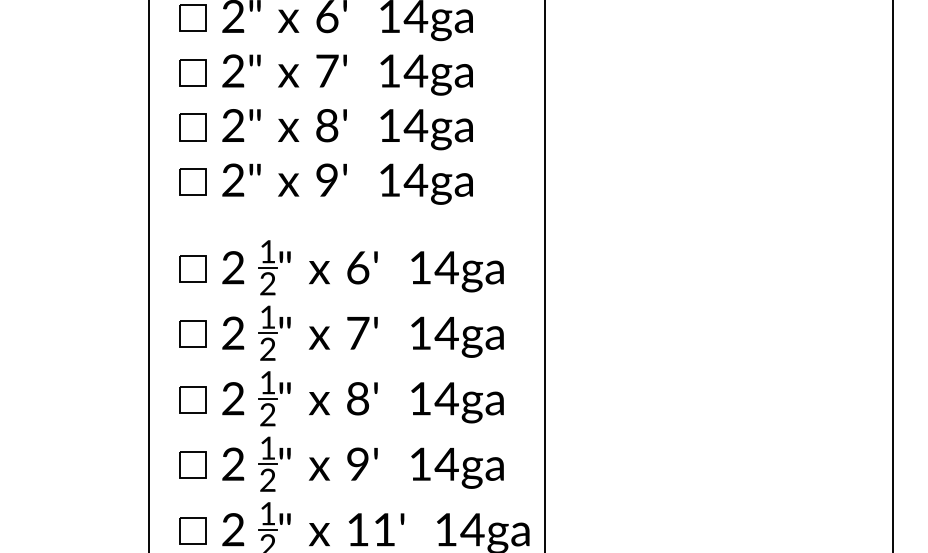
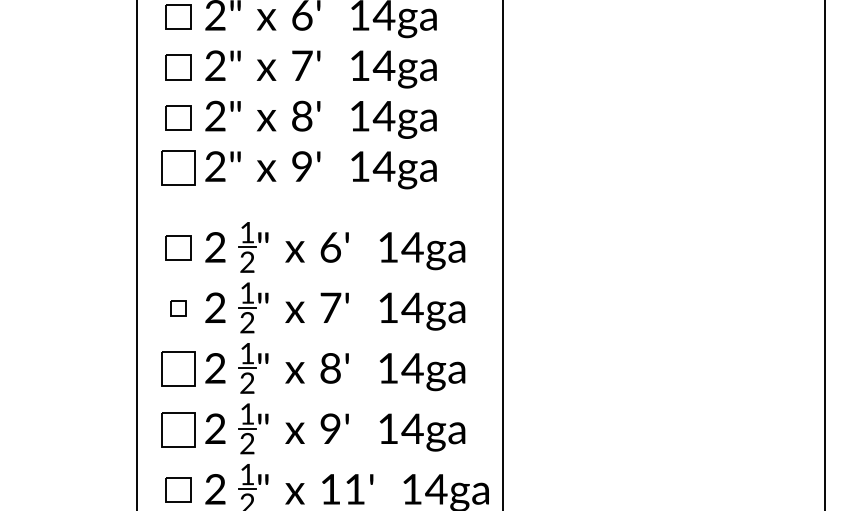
part: (192, 181) -> (177, 167), size x1.4
part: (192, 333) -> (177, 308), size x0.6
part: (192, 399) -> (177, 369), size x1.4
part: (192, 464) -> (177, 429), size x1.4

